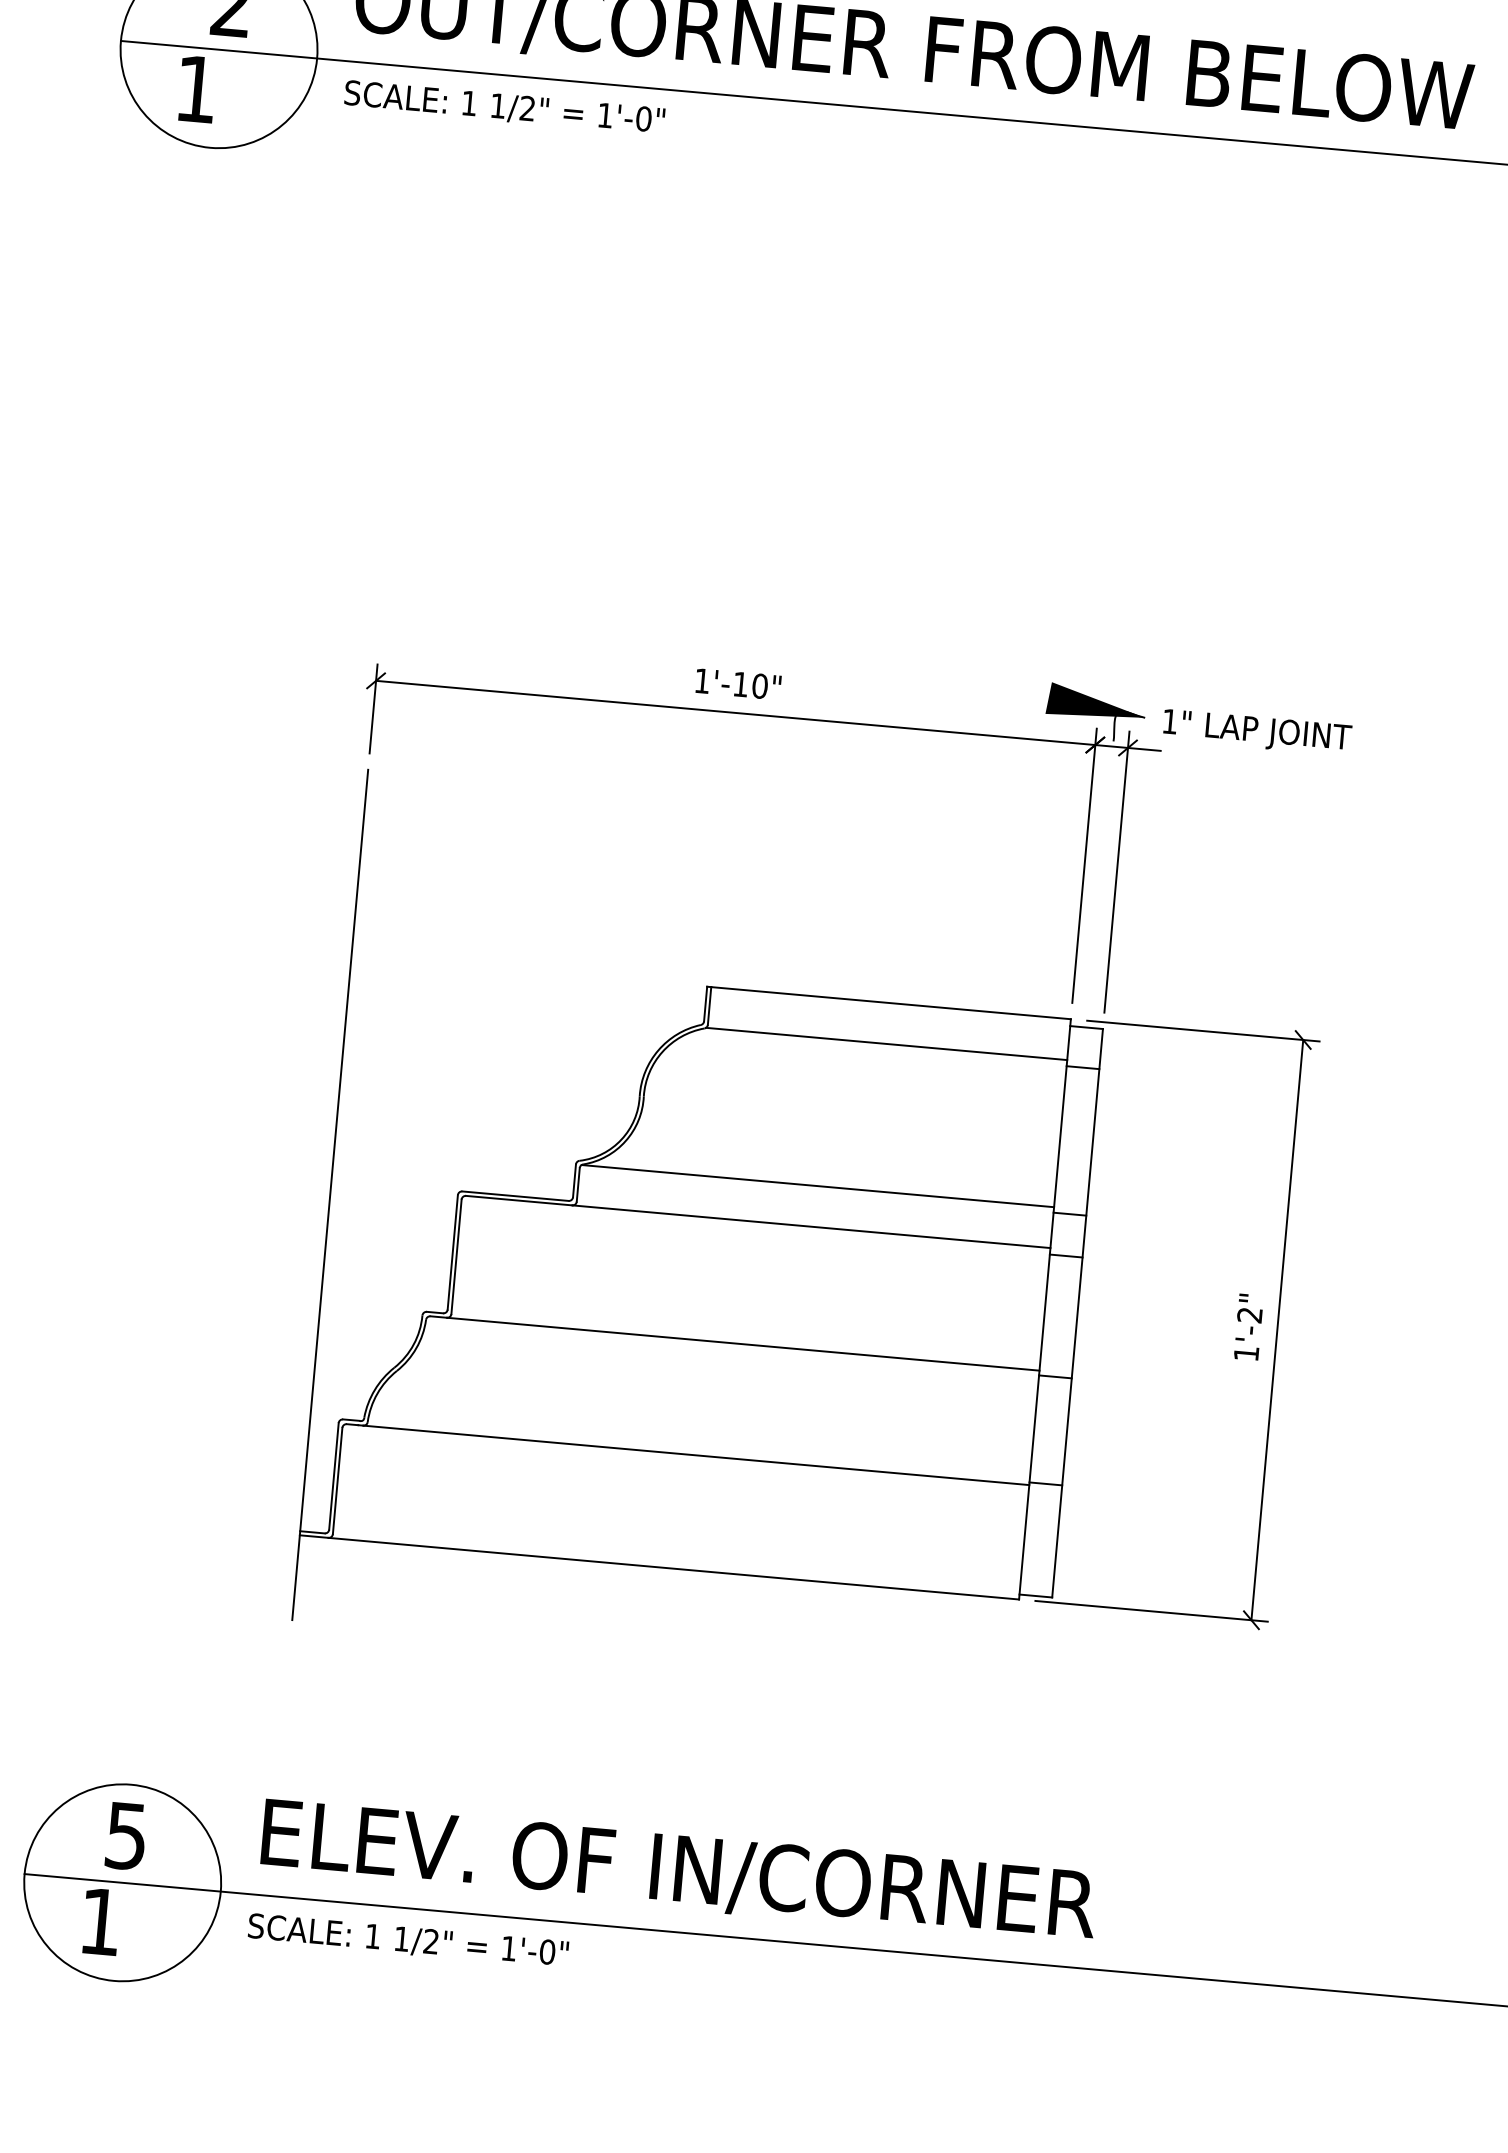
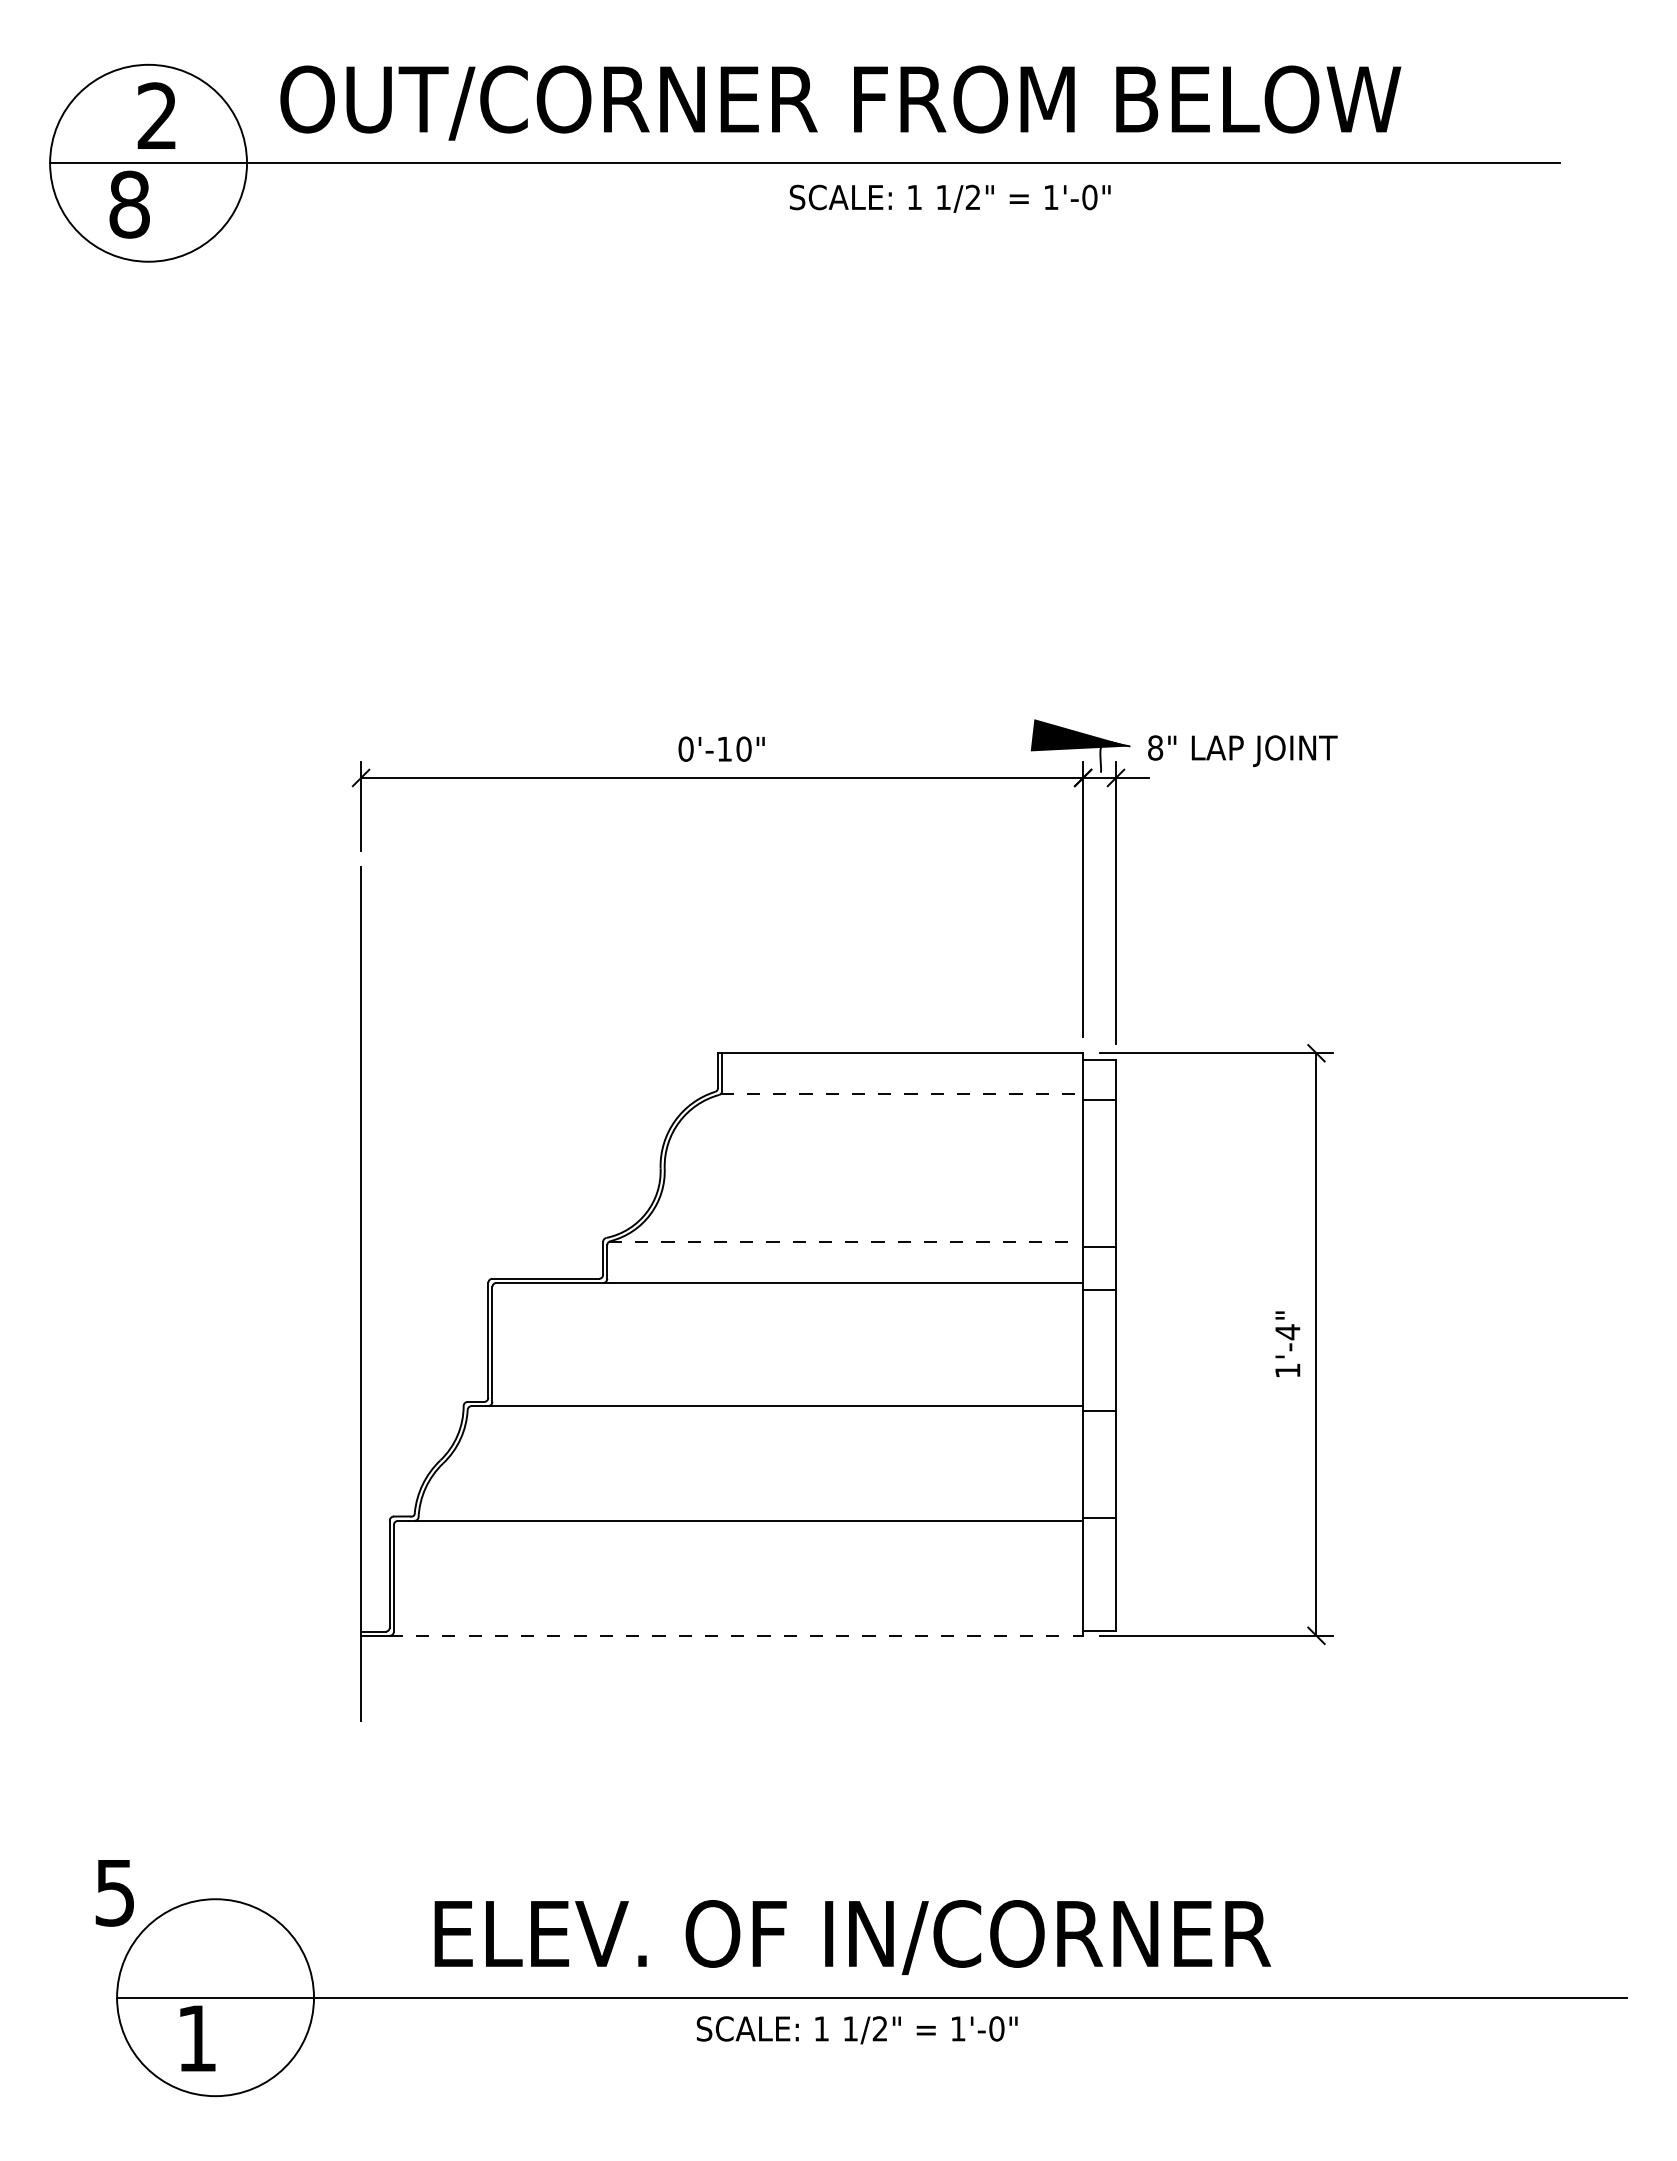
text: (196, 89) -> (129, 204), 1 -> 8
text: (503, 107) -> (949, 198), moved
text: (701, 680) -> (685, 748), 1'-10" -> 0'-10"
text: (1170, 721) -> (1155, 747), 1" -> 8"
line: (887, 1044) -> (902, 1094), solid -> dashed
line: (818, 1185) -> (846, 1241), solid -> dashed
text: (1249, 1315) -> (1287, 1332), 1'-2" -> 1'-4"
line: (673, 1568) -> (736, 1635), solid -> dashed
text: (125, 1836) -> (114, 1893), moved
text: (678, 1872) -> (852, 1937), moved
text: (407, 1941) -> (856, 2030), moved

